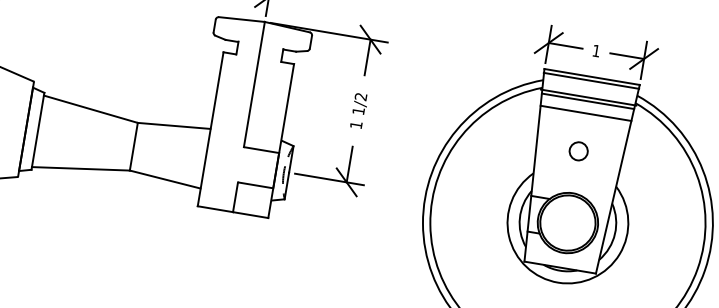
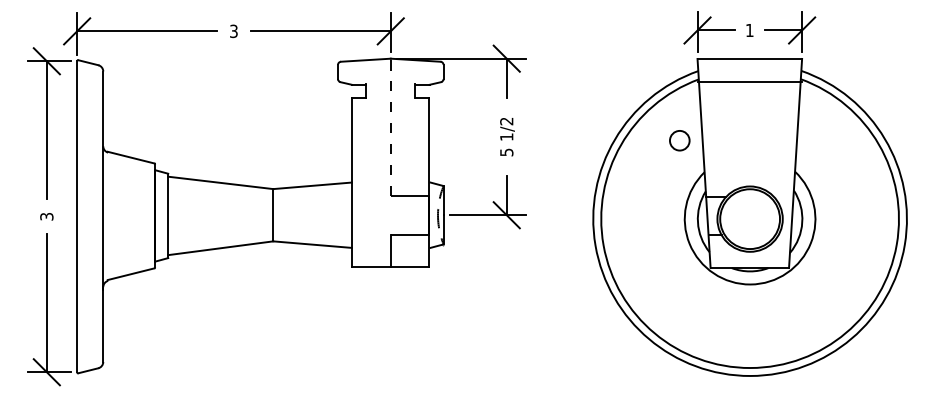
line: (591, 81) -> (749, 63), removed
line: (254, 84) -> (390, 127), solid -> dashed
line: (587, 101) -> (749, 85), removed
line: (585, 112) -> (749, 98), removed
text: (356, 125) -> (506, 152), 1 -> 5
circle: (578, 151) -> (679, 140), moved

